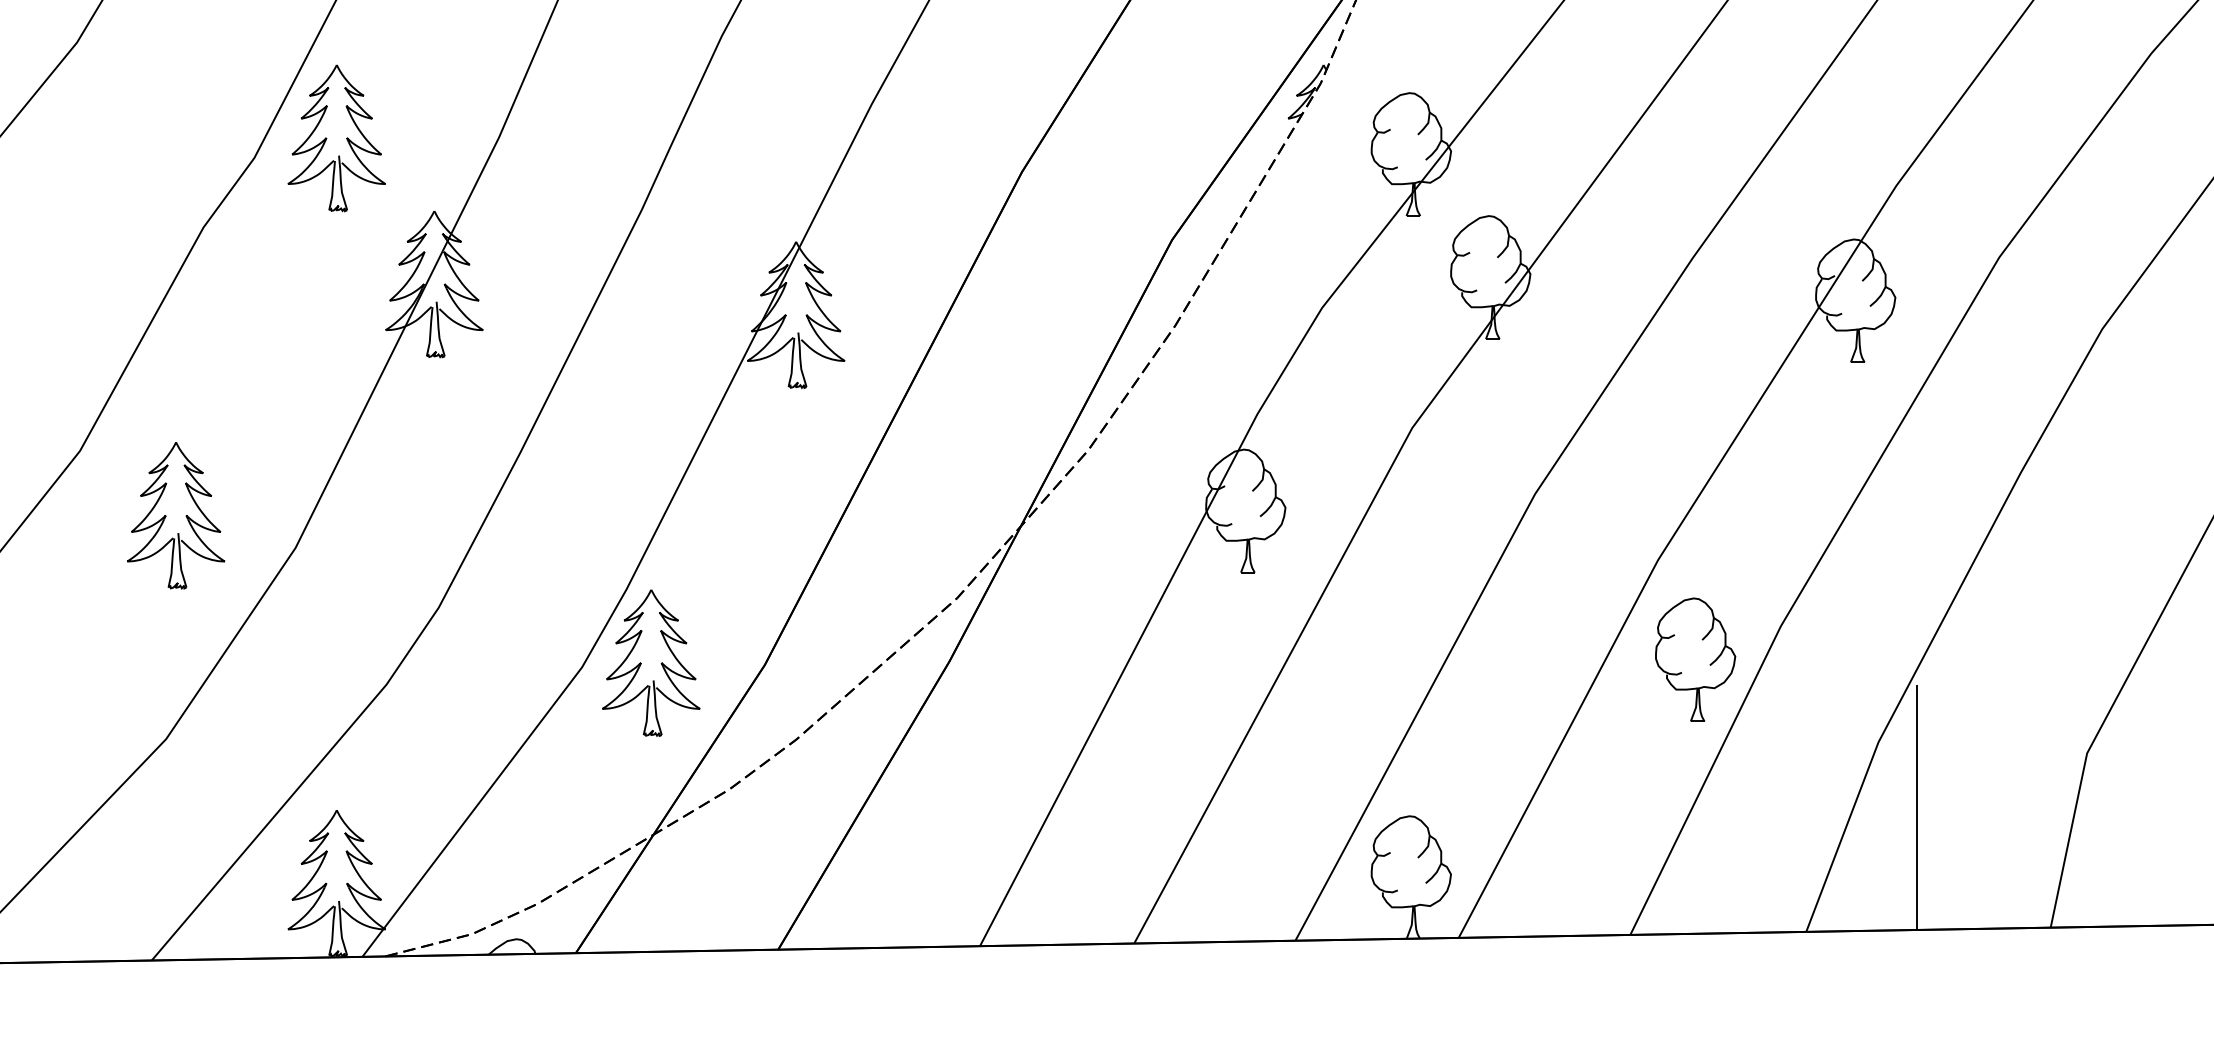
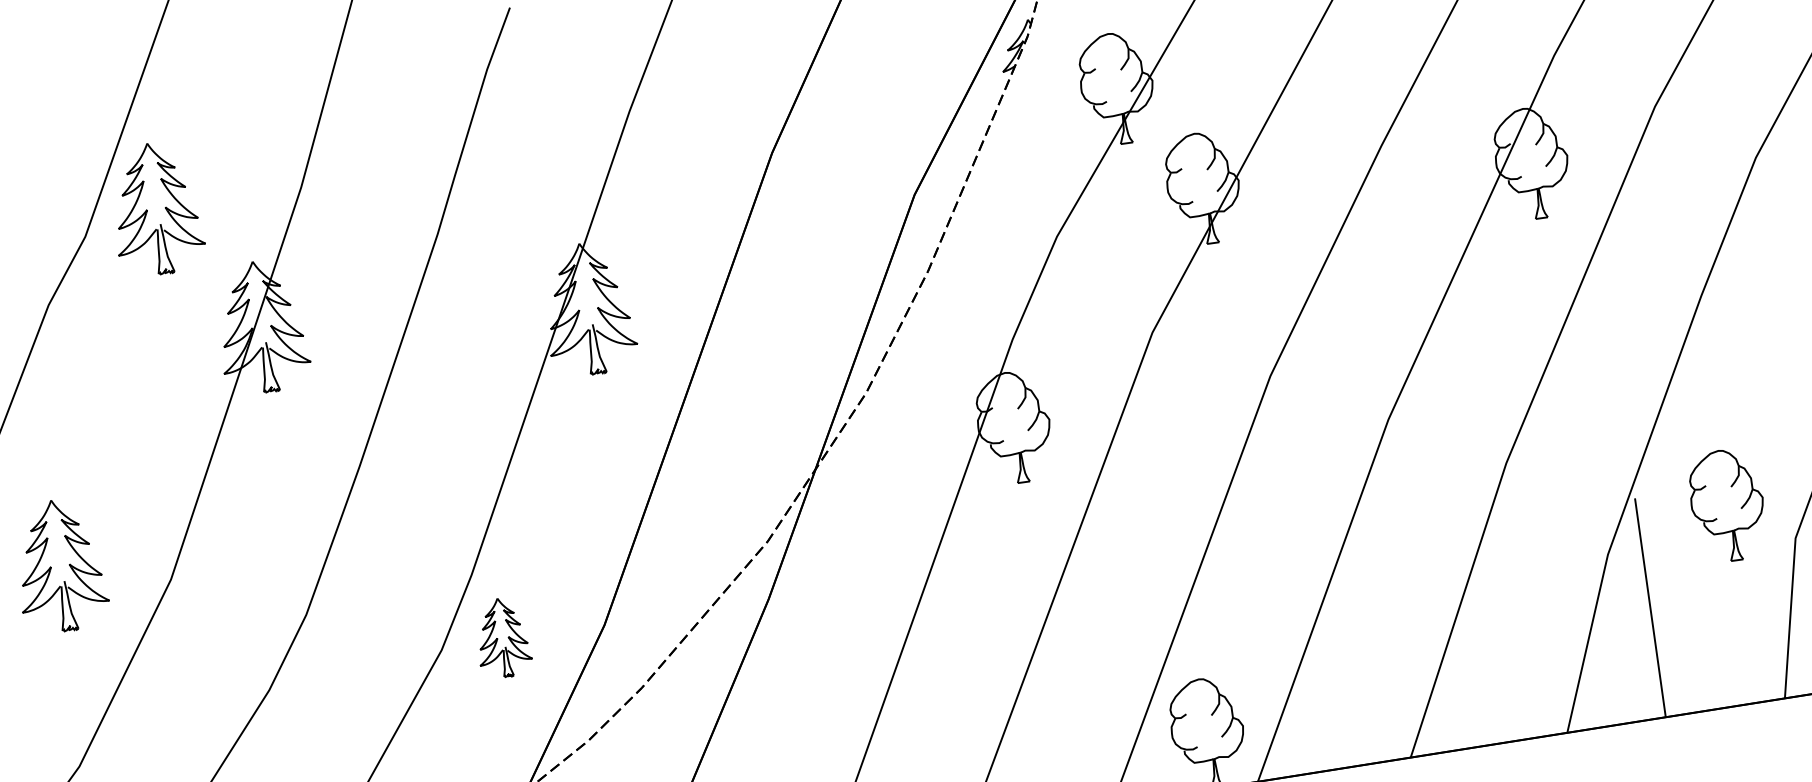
part: (1695, 659) -> (1727, 505), moved
part: (651, 662) -> (502, 637), size x0.6

